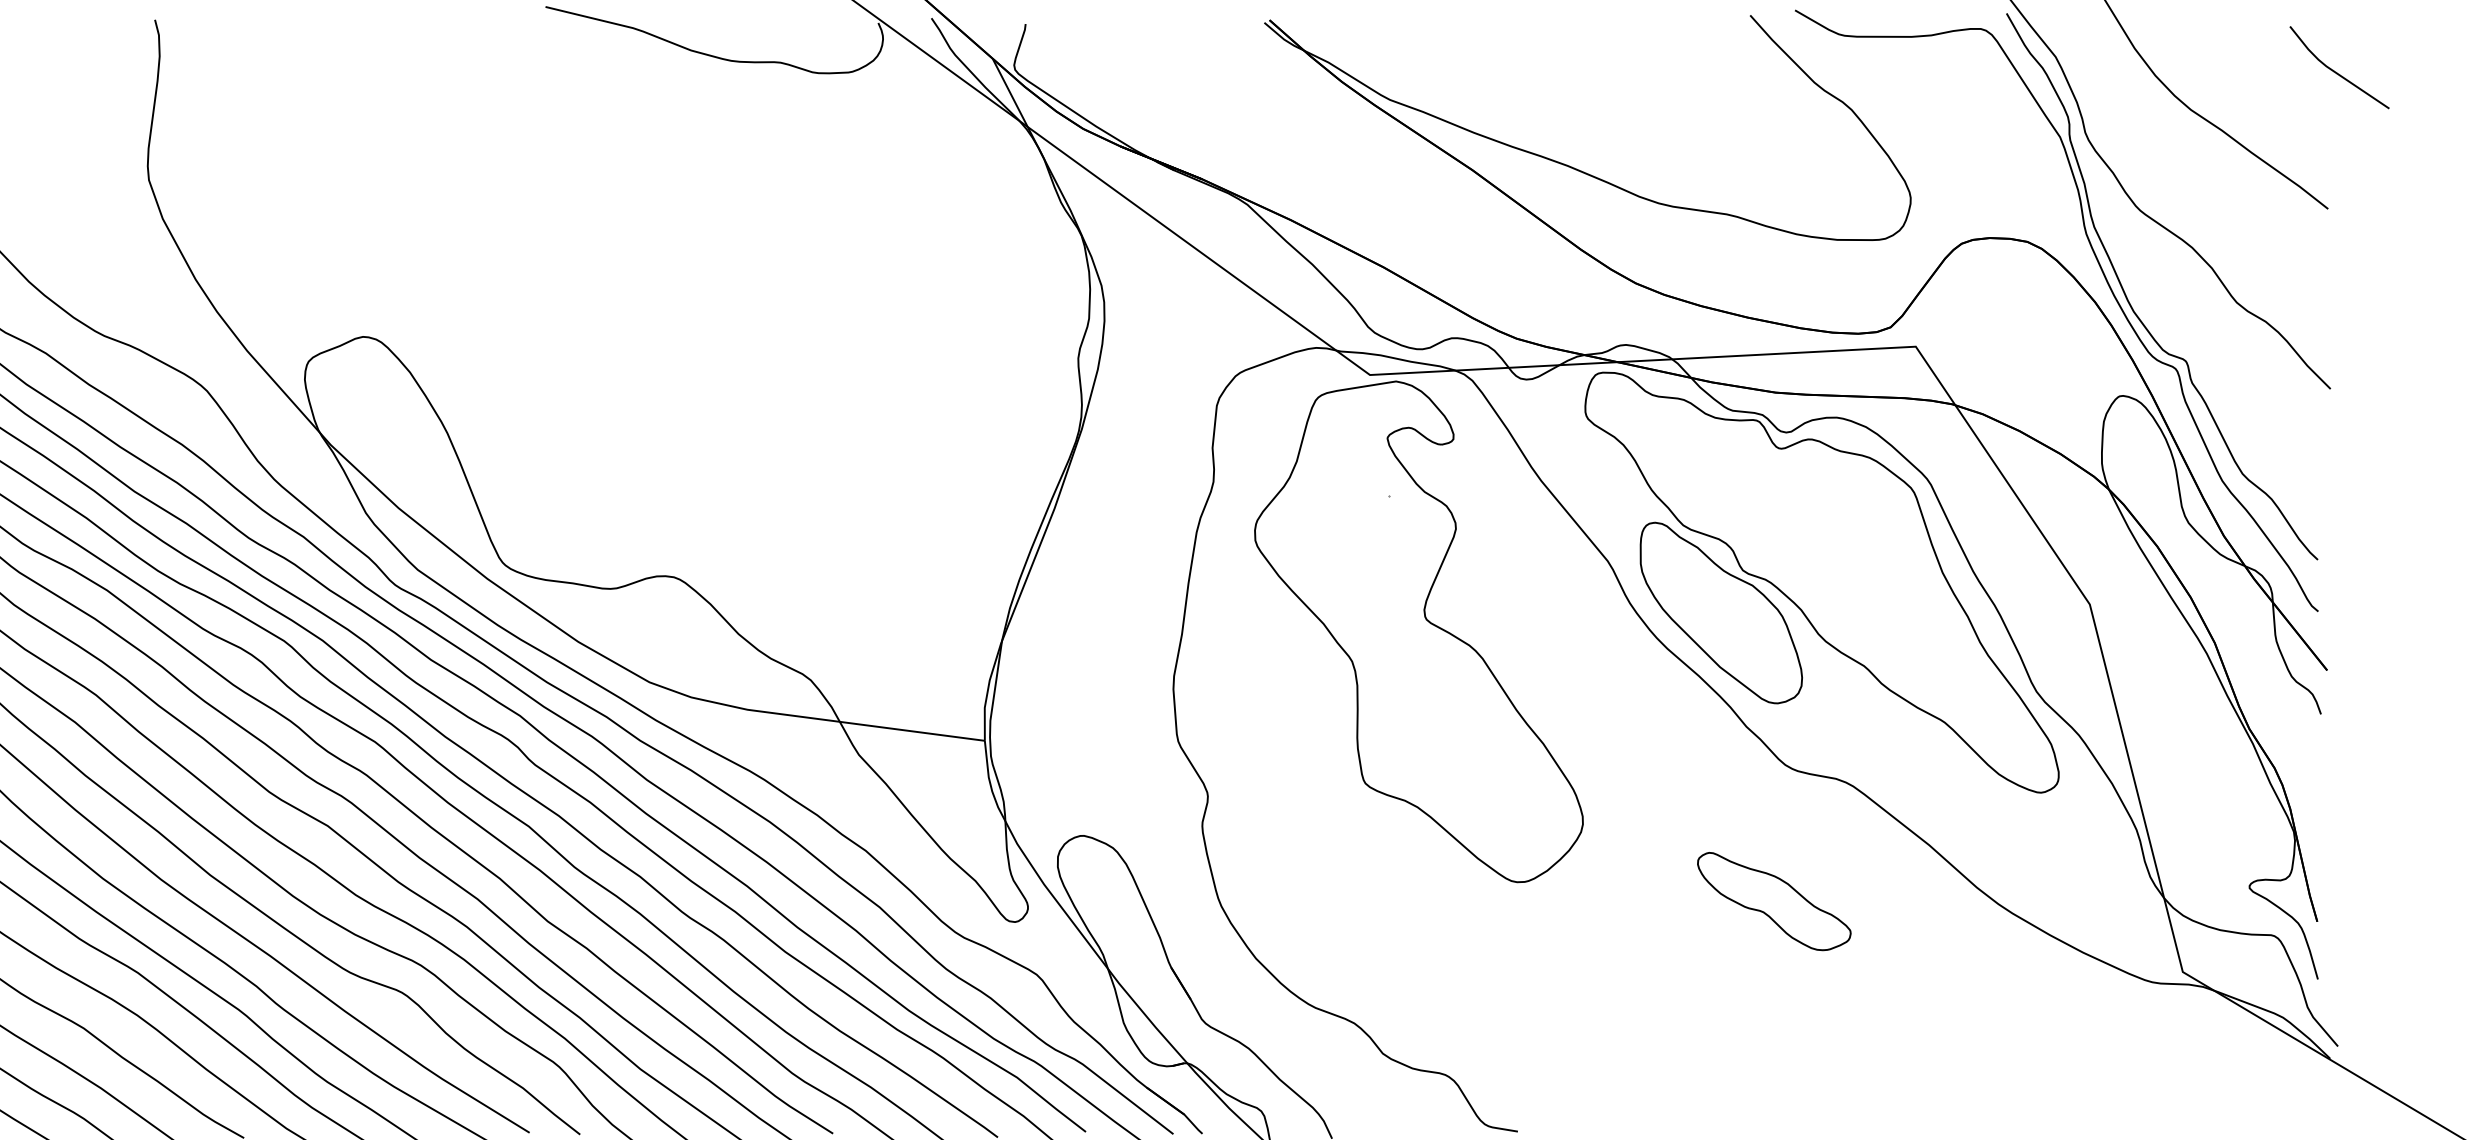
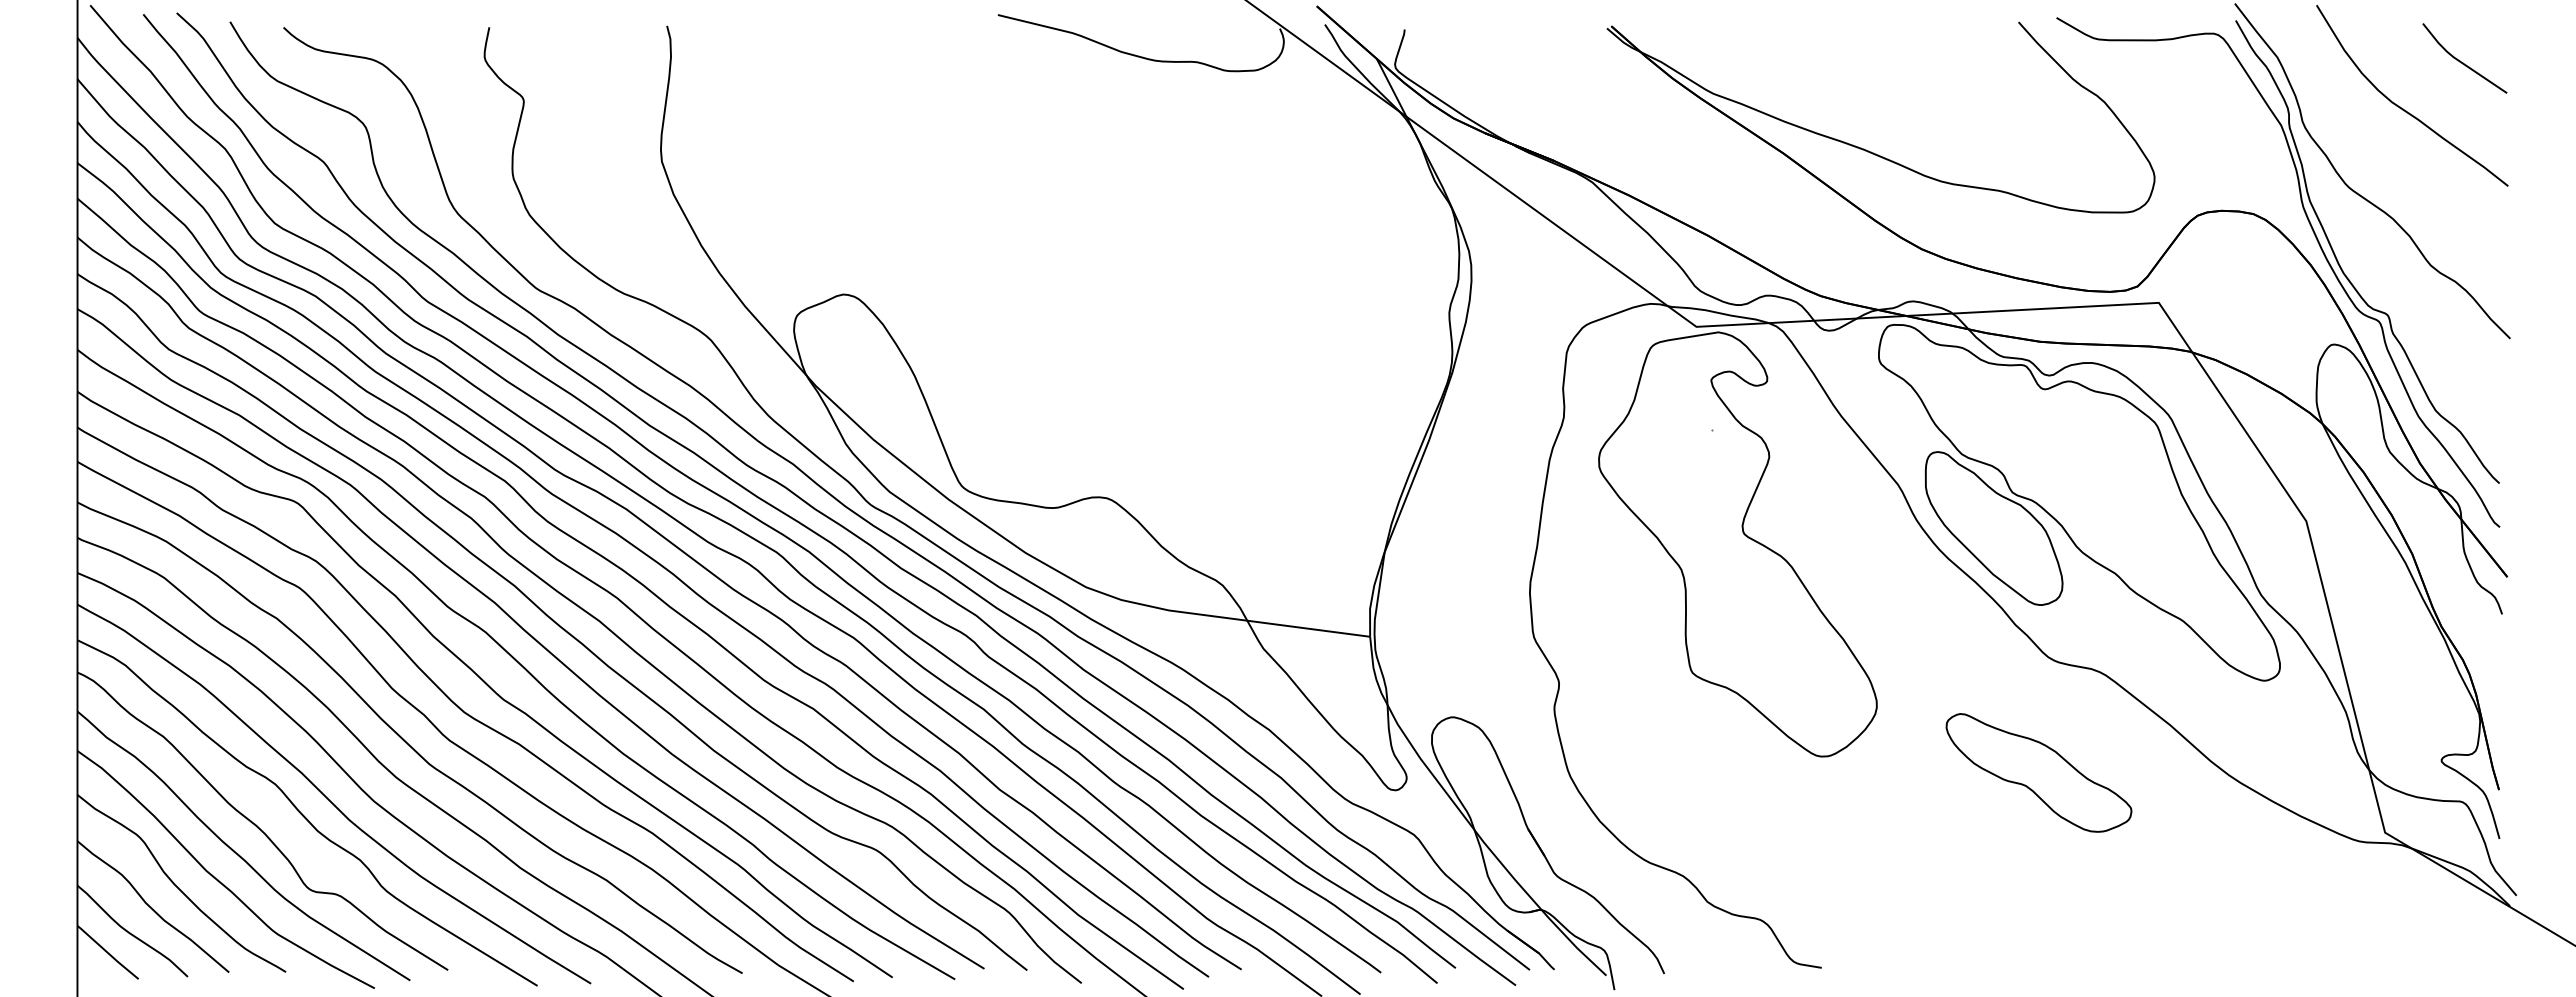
line: (2337, 72) -> (2463, 62), moved
part: (1773, 901) -> (2038, 772), size x1.43

